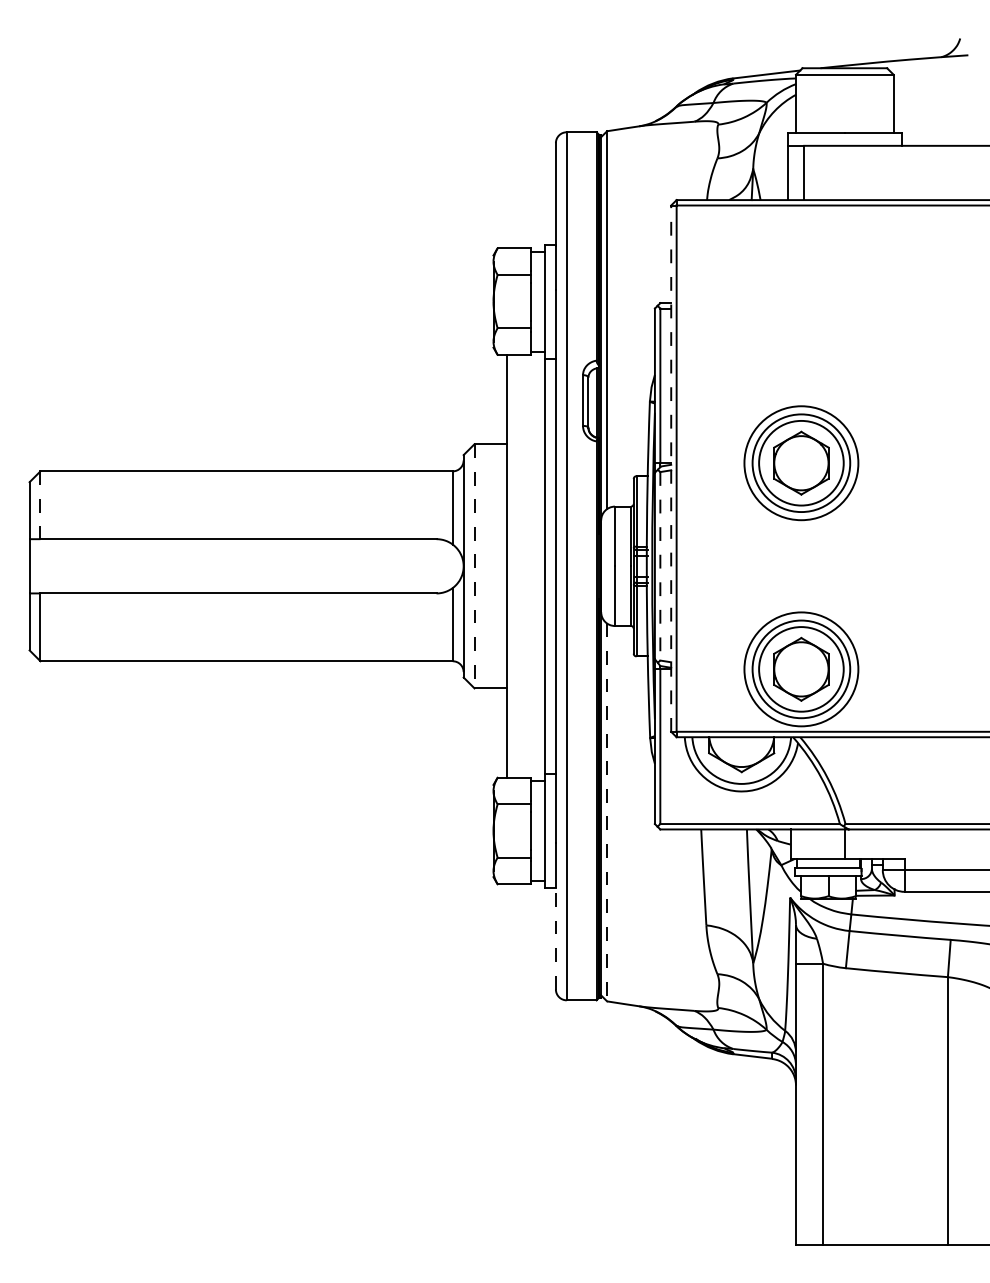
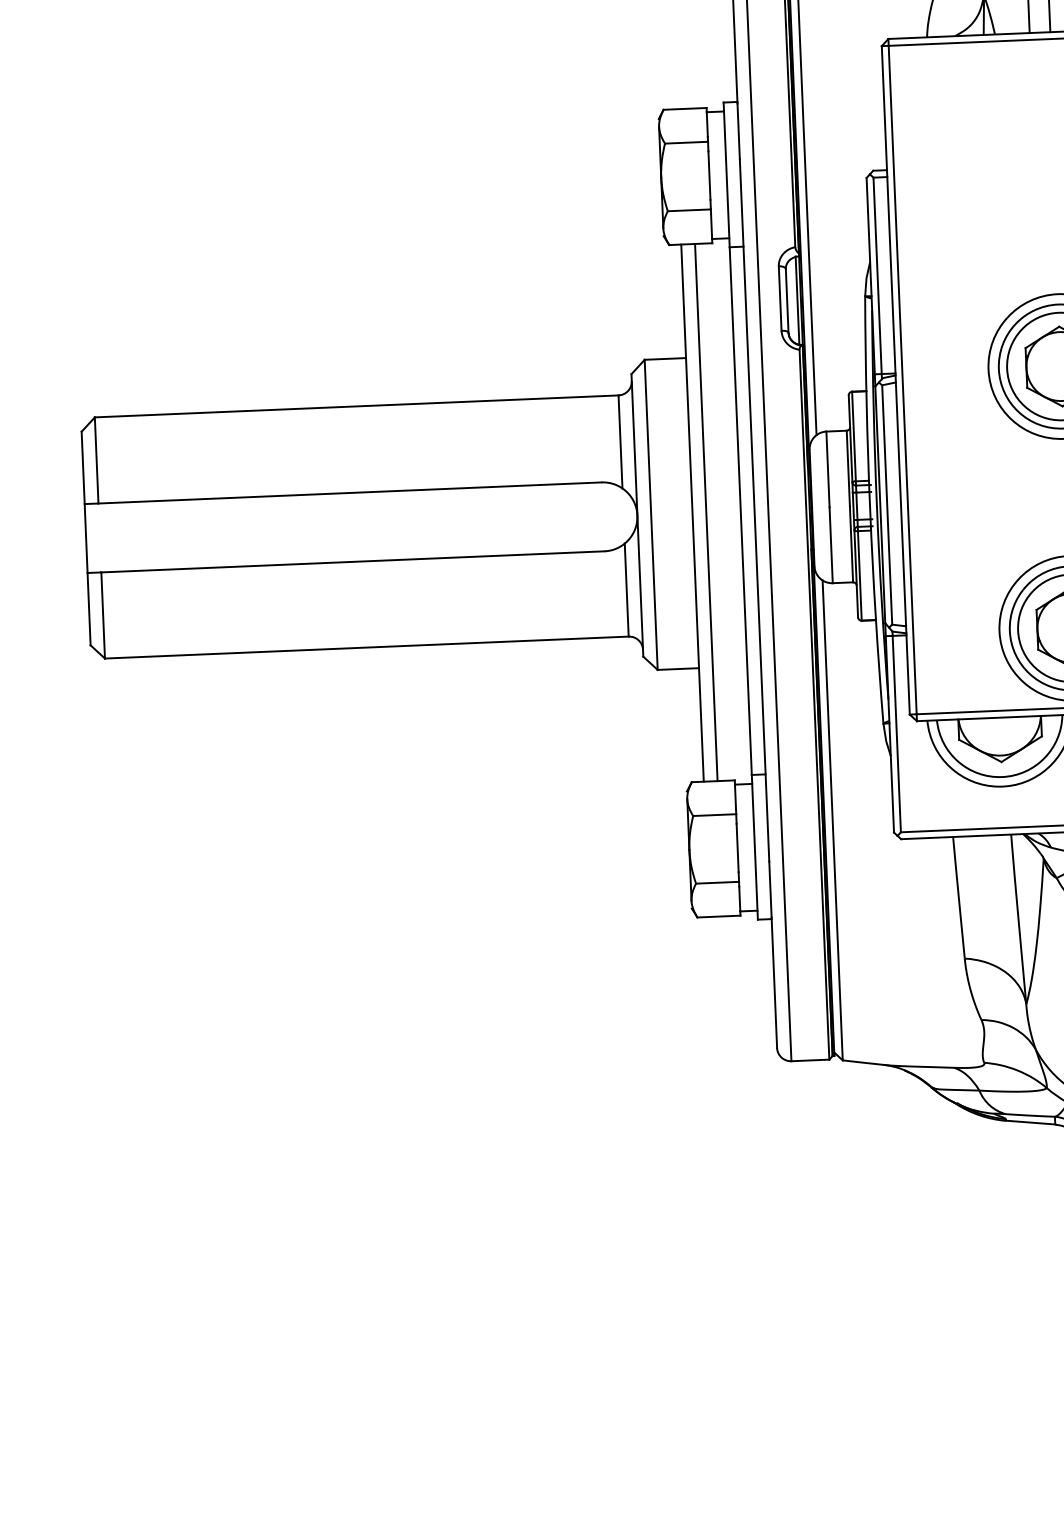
line: (671, 468) -> (896, 380), dashed -> solid
line: (40, 505) -> (96, 460), dashed -> solid
line: (517, 565) -> (705, 511), added
line: (474, 566) -> (651, 515), dashed -> solid
line: (660, 566) -> (887, 505), dashed -> solid
line: (607, 812) -> (833, 820), dashed -> solid
line: (555, 937) -> (773, 981), dashed -> solid

